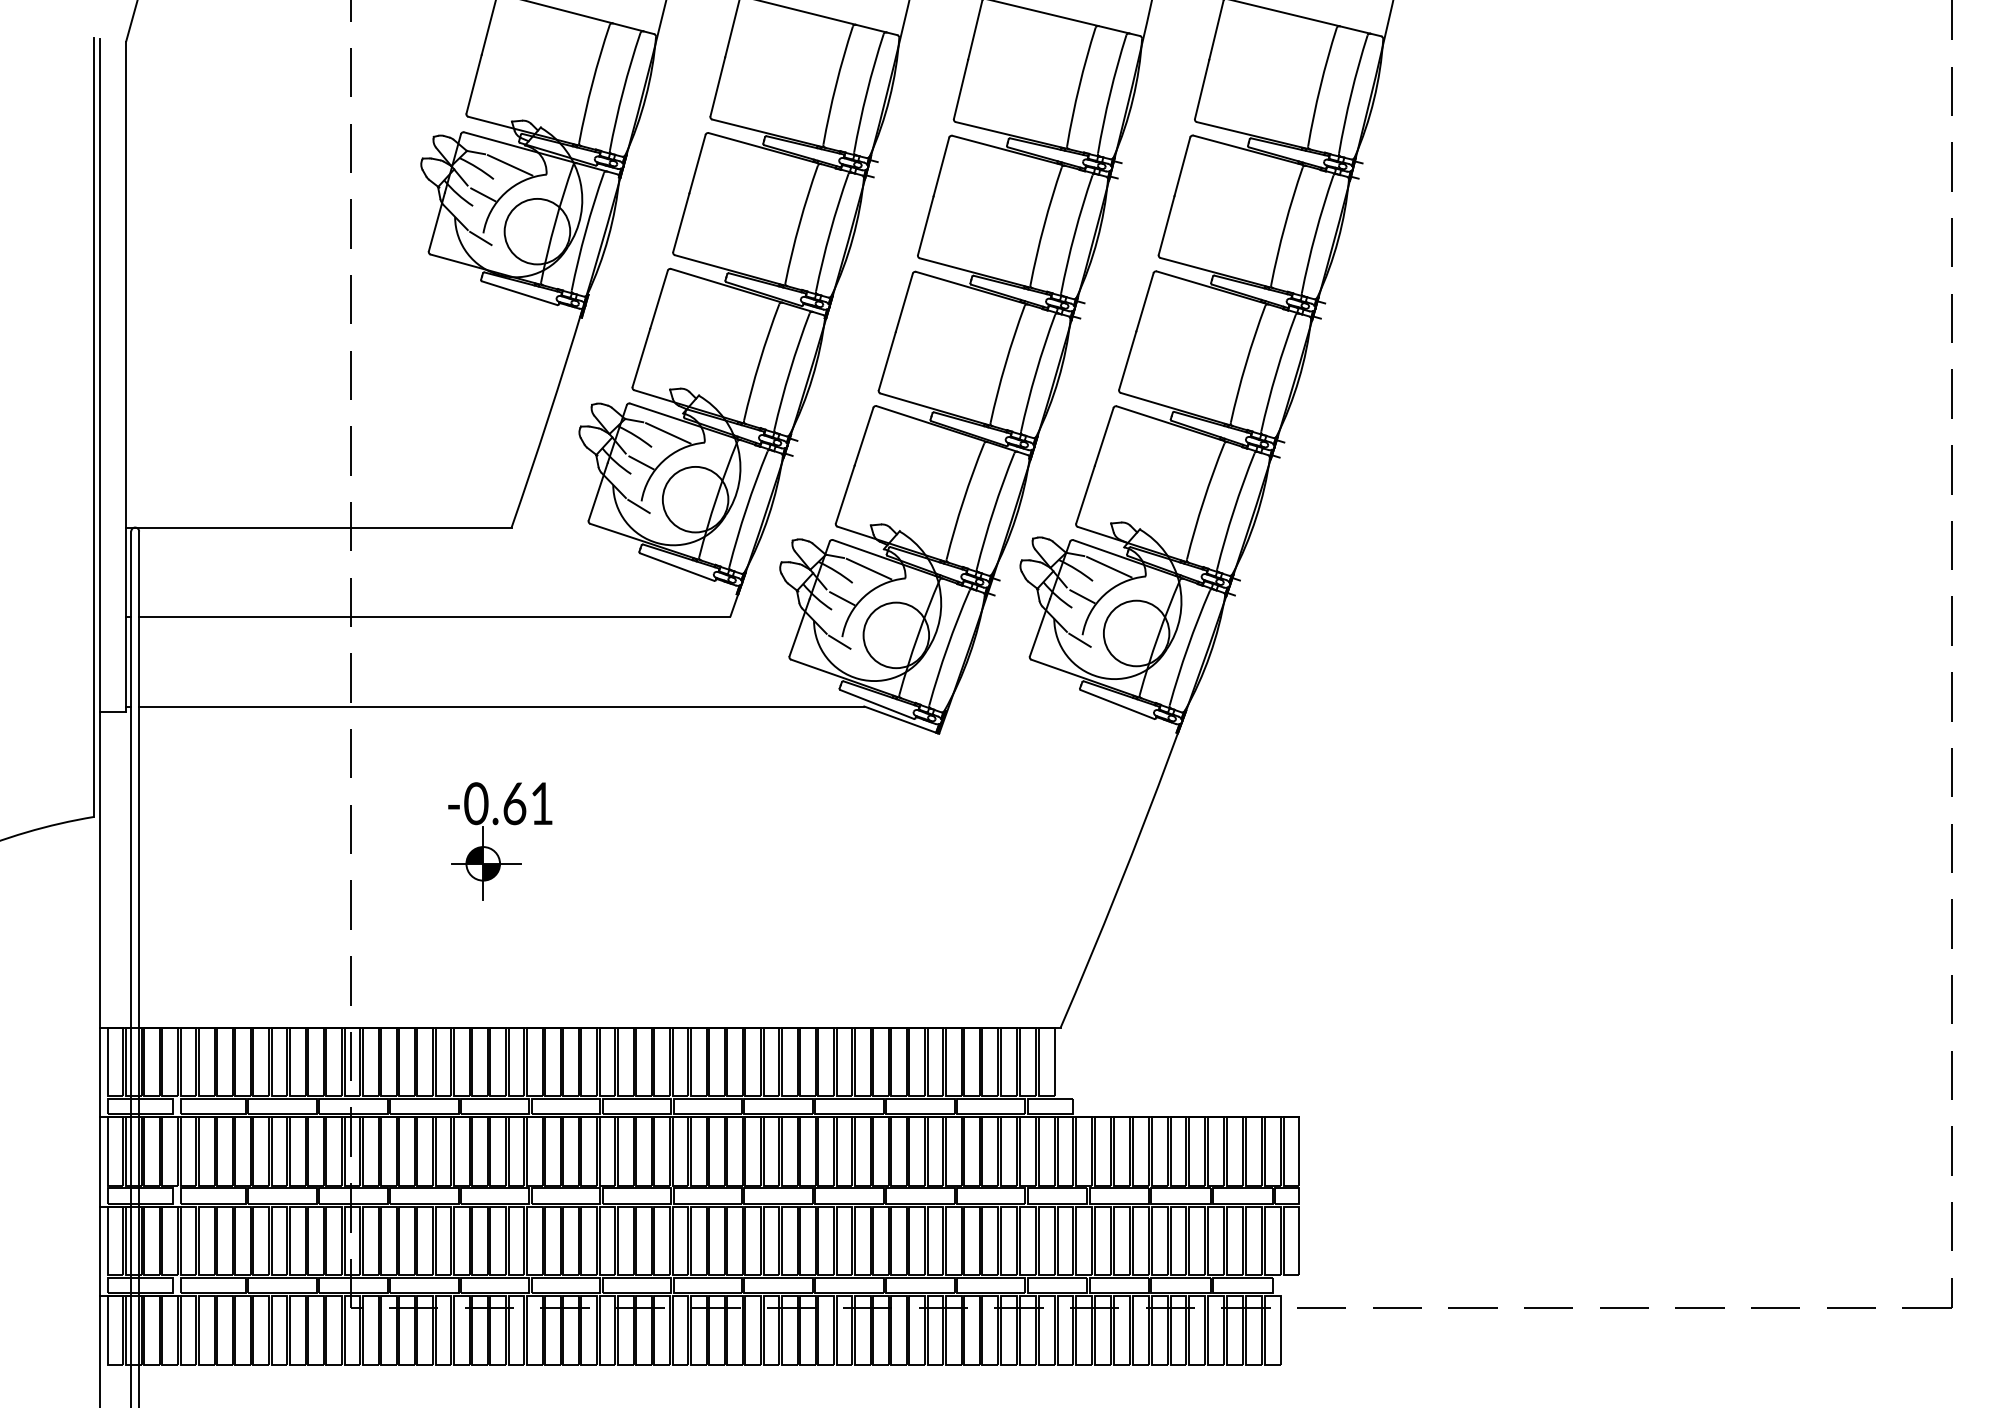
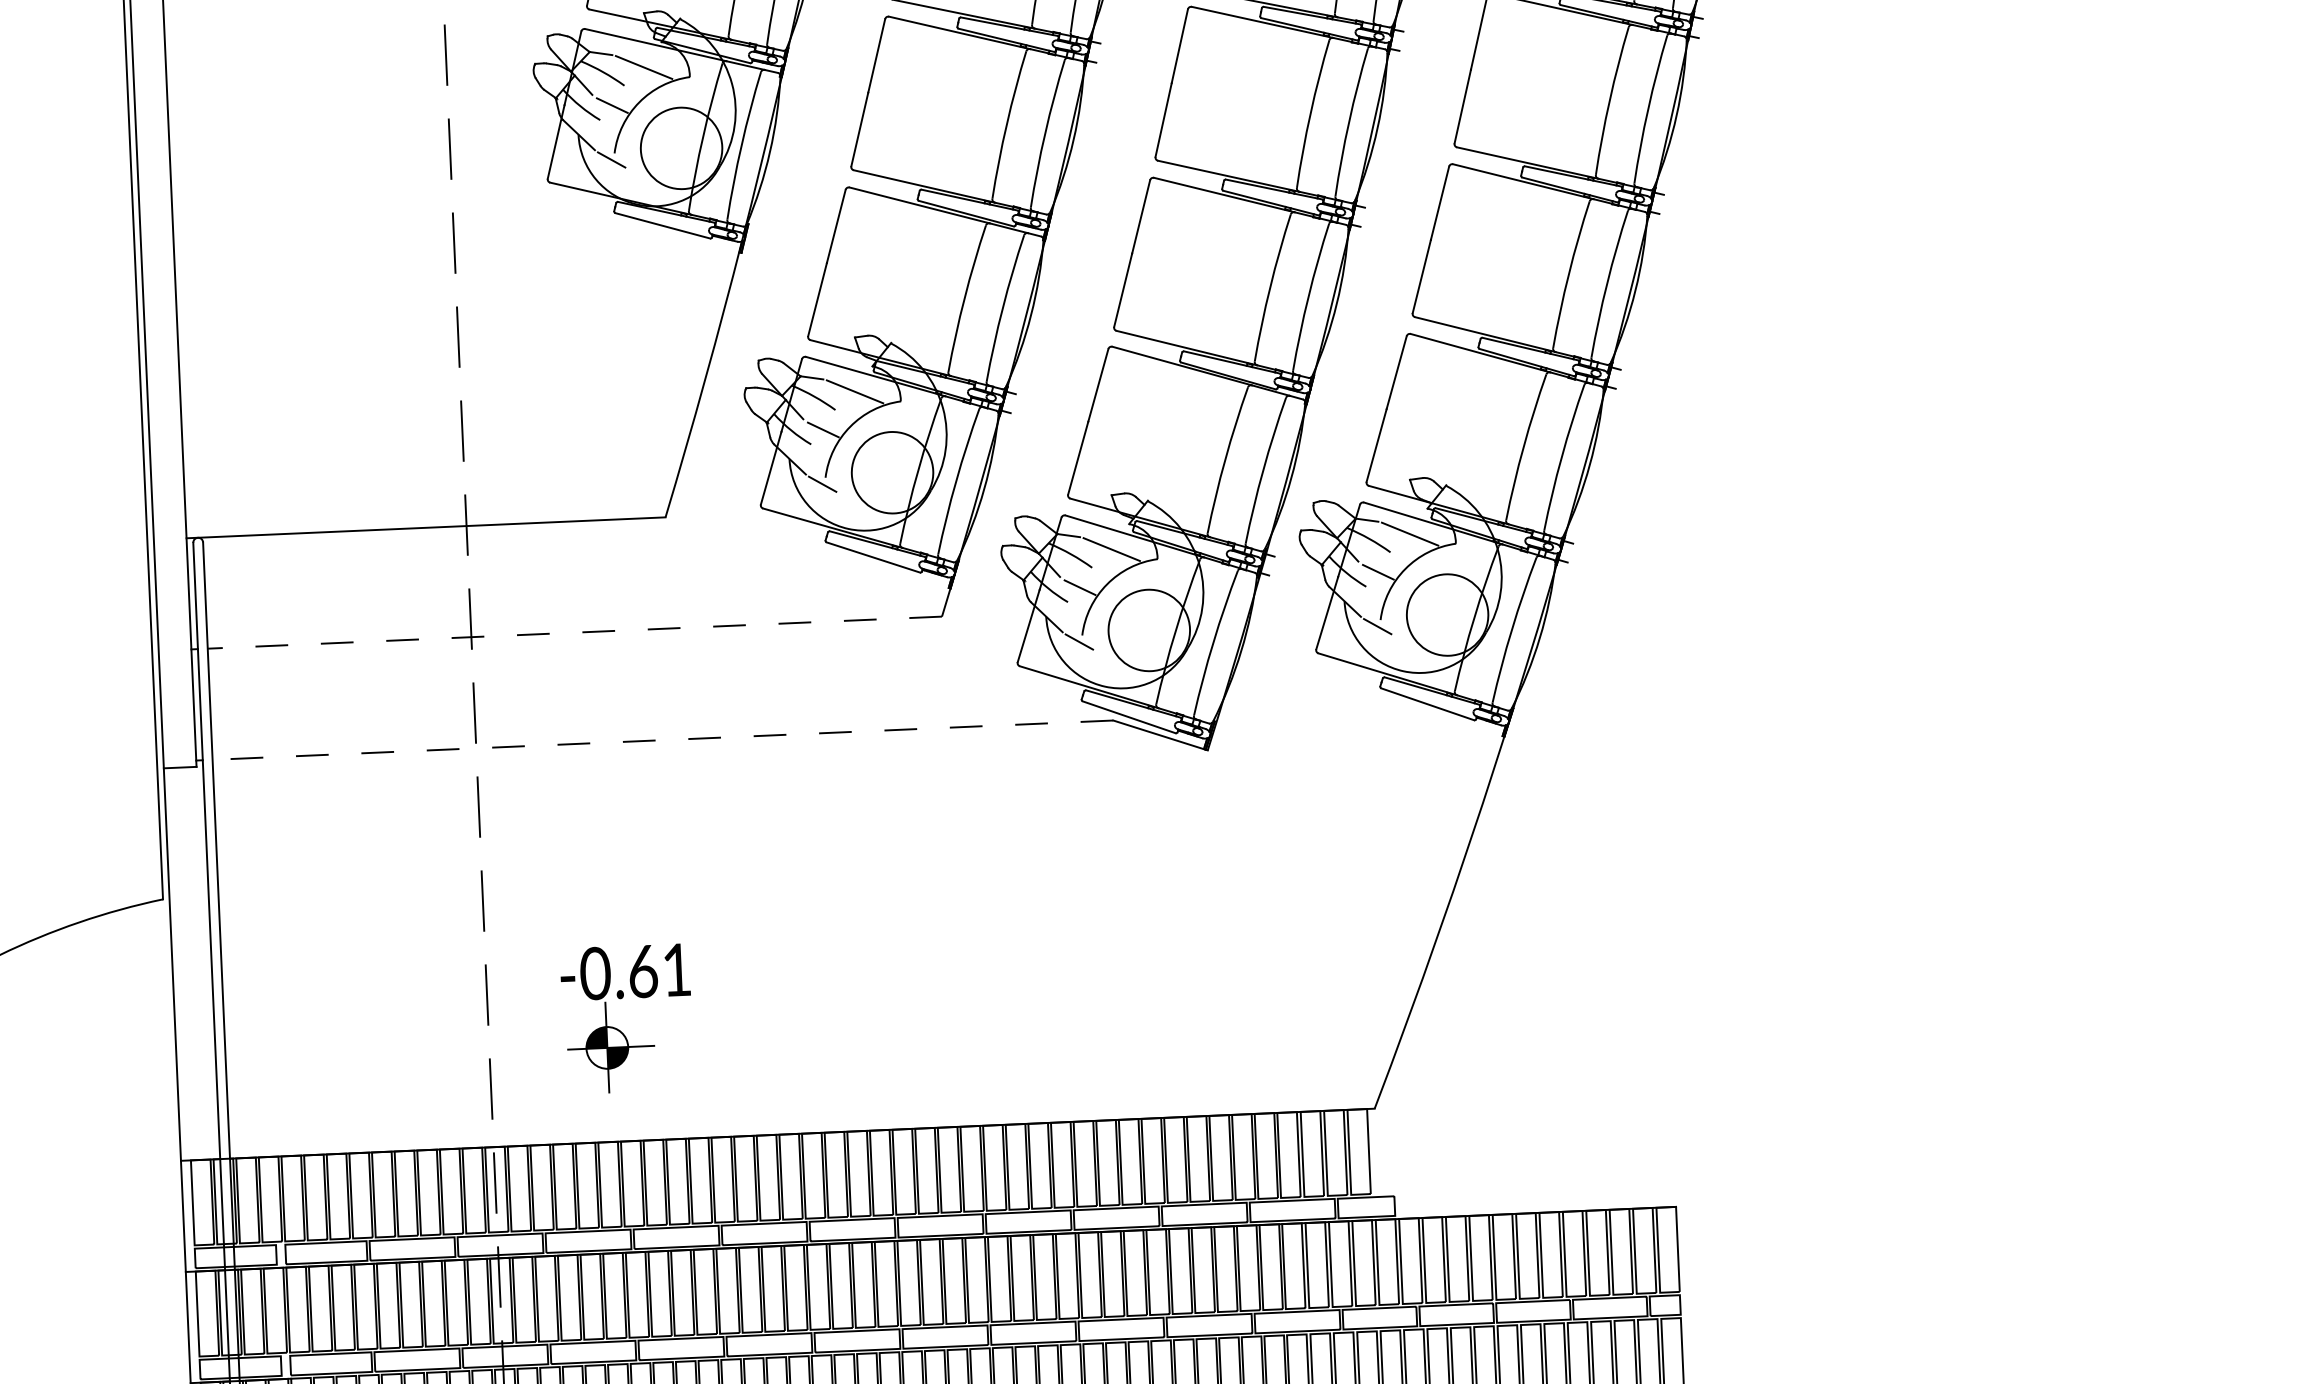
line: (434, 617) -> (574, 633), solid -> dashed
line: (501, 706) -> (662, 740), solid -> dashed
part: (492, 848) -> (618, 1028), moved

